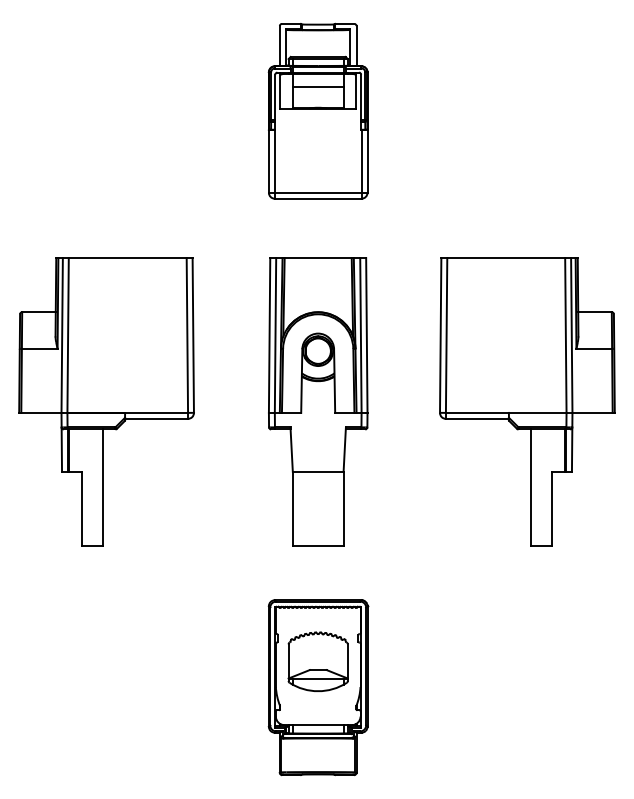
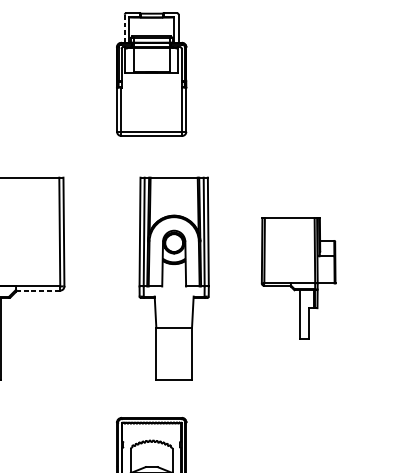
line: (279, 45) -> (124, 28), solid -> dashed
line: (317, 86) -> (151, 57), removed
part: (318, 401) -> (174, 278), moved
part: (527, 401) -> (298, 278), size x0.6
line: (156, 418) -> (38, 290), solid -> dashed

